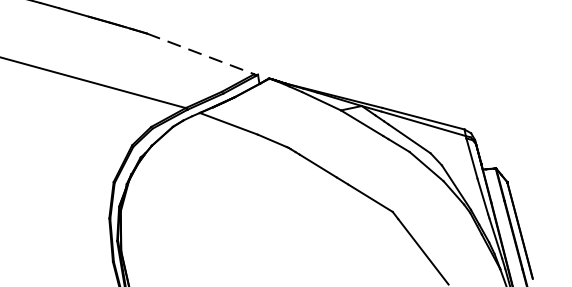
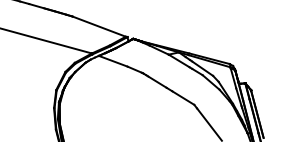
line: (201, 53) -> (99, 26), dashed -> solid

